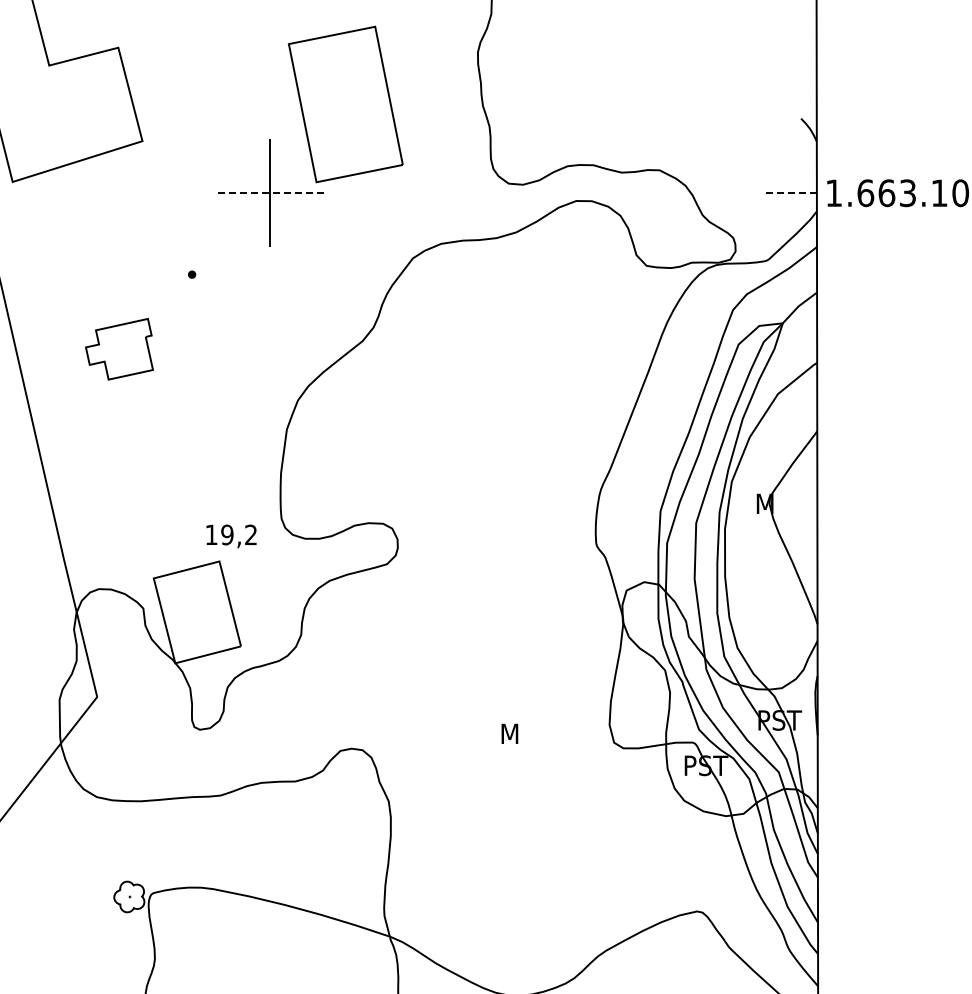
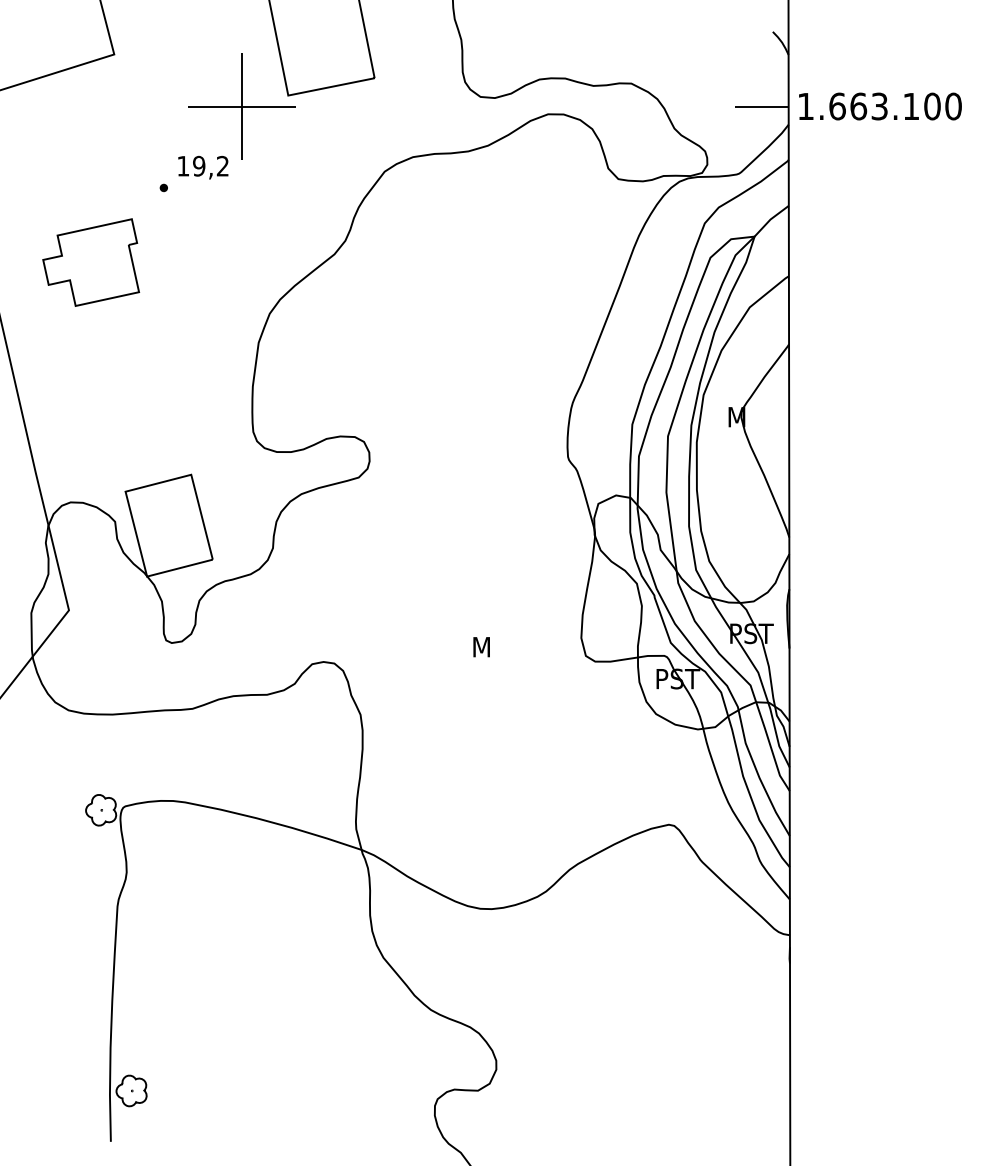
line: (270, 193) -> (242, 106), dashed -> solid
line: (789, 193) -> (761, 106), dashed -> solid
part: (119, 349) -> (91, 262), size x1.43
text: (231, 536) -> (203, 167), moved

